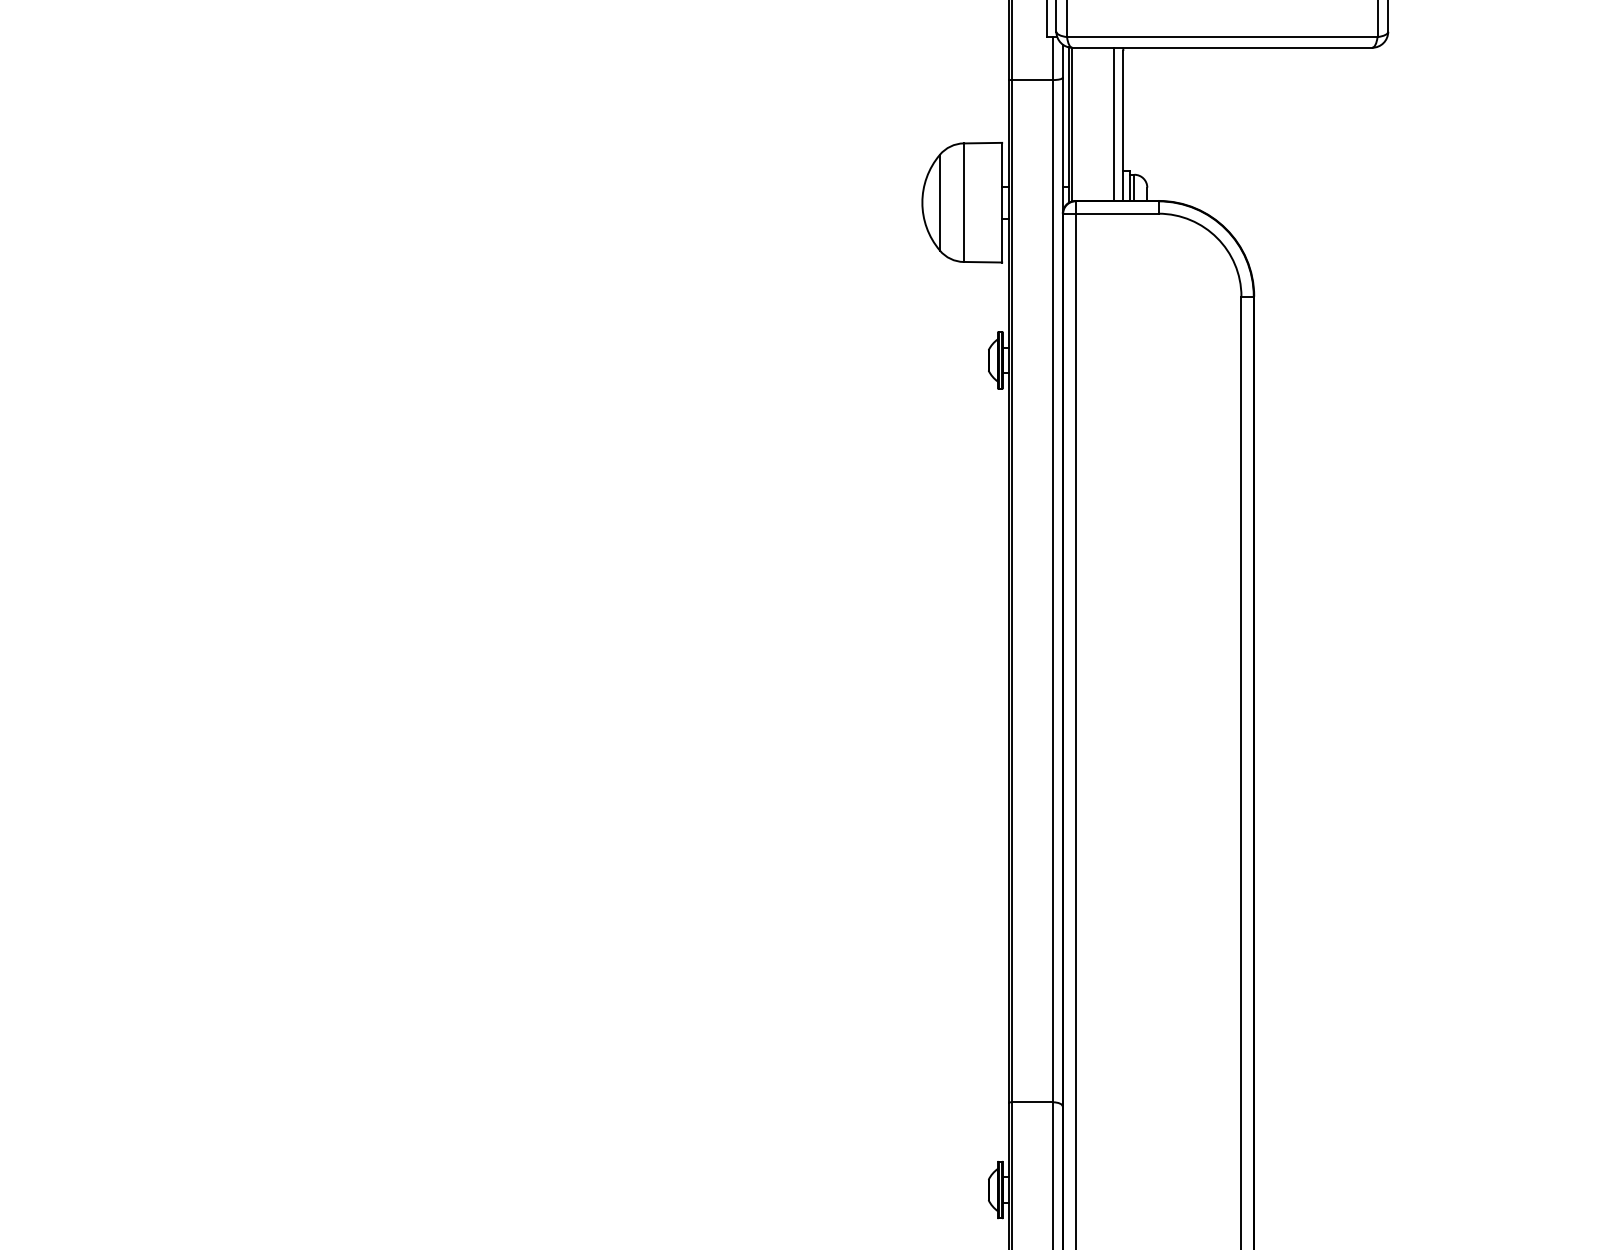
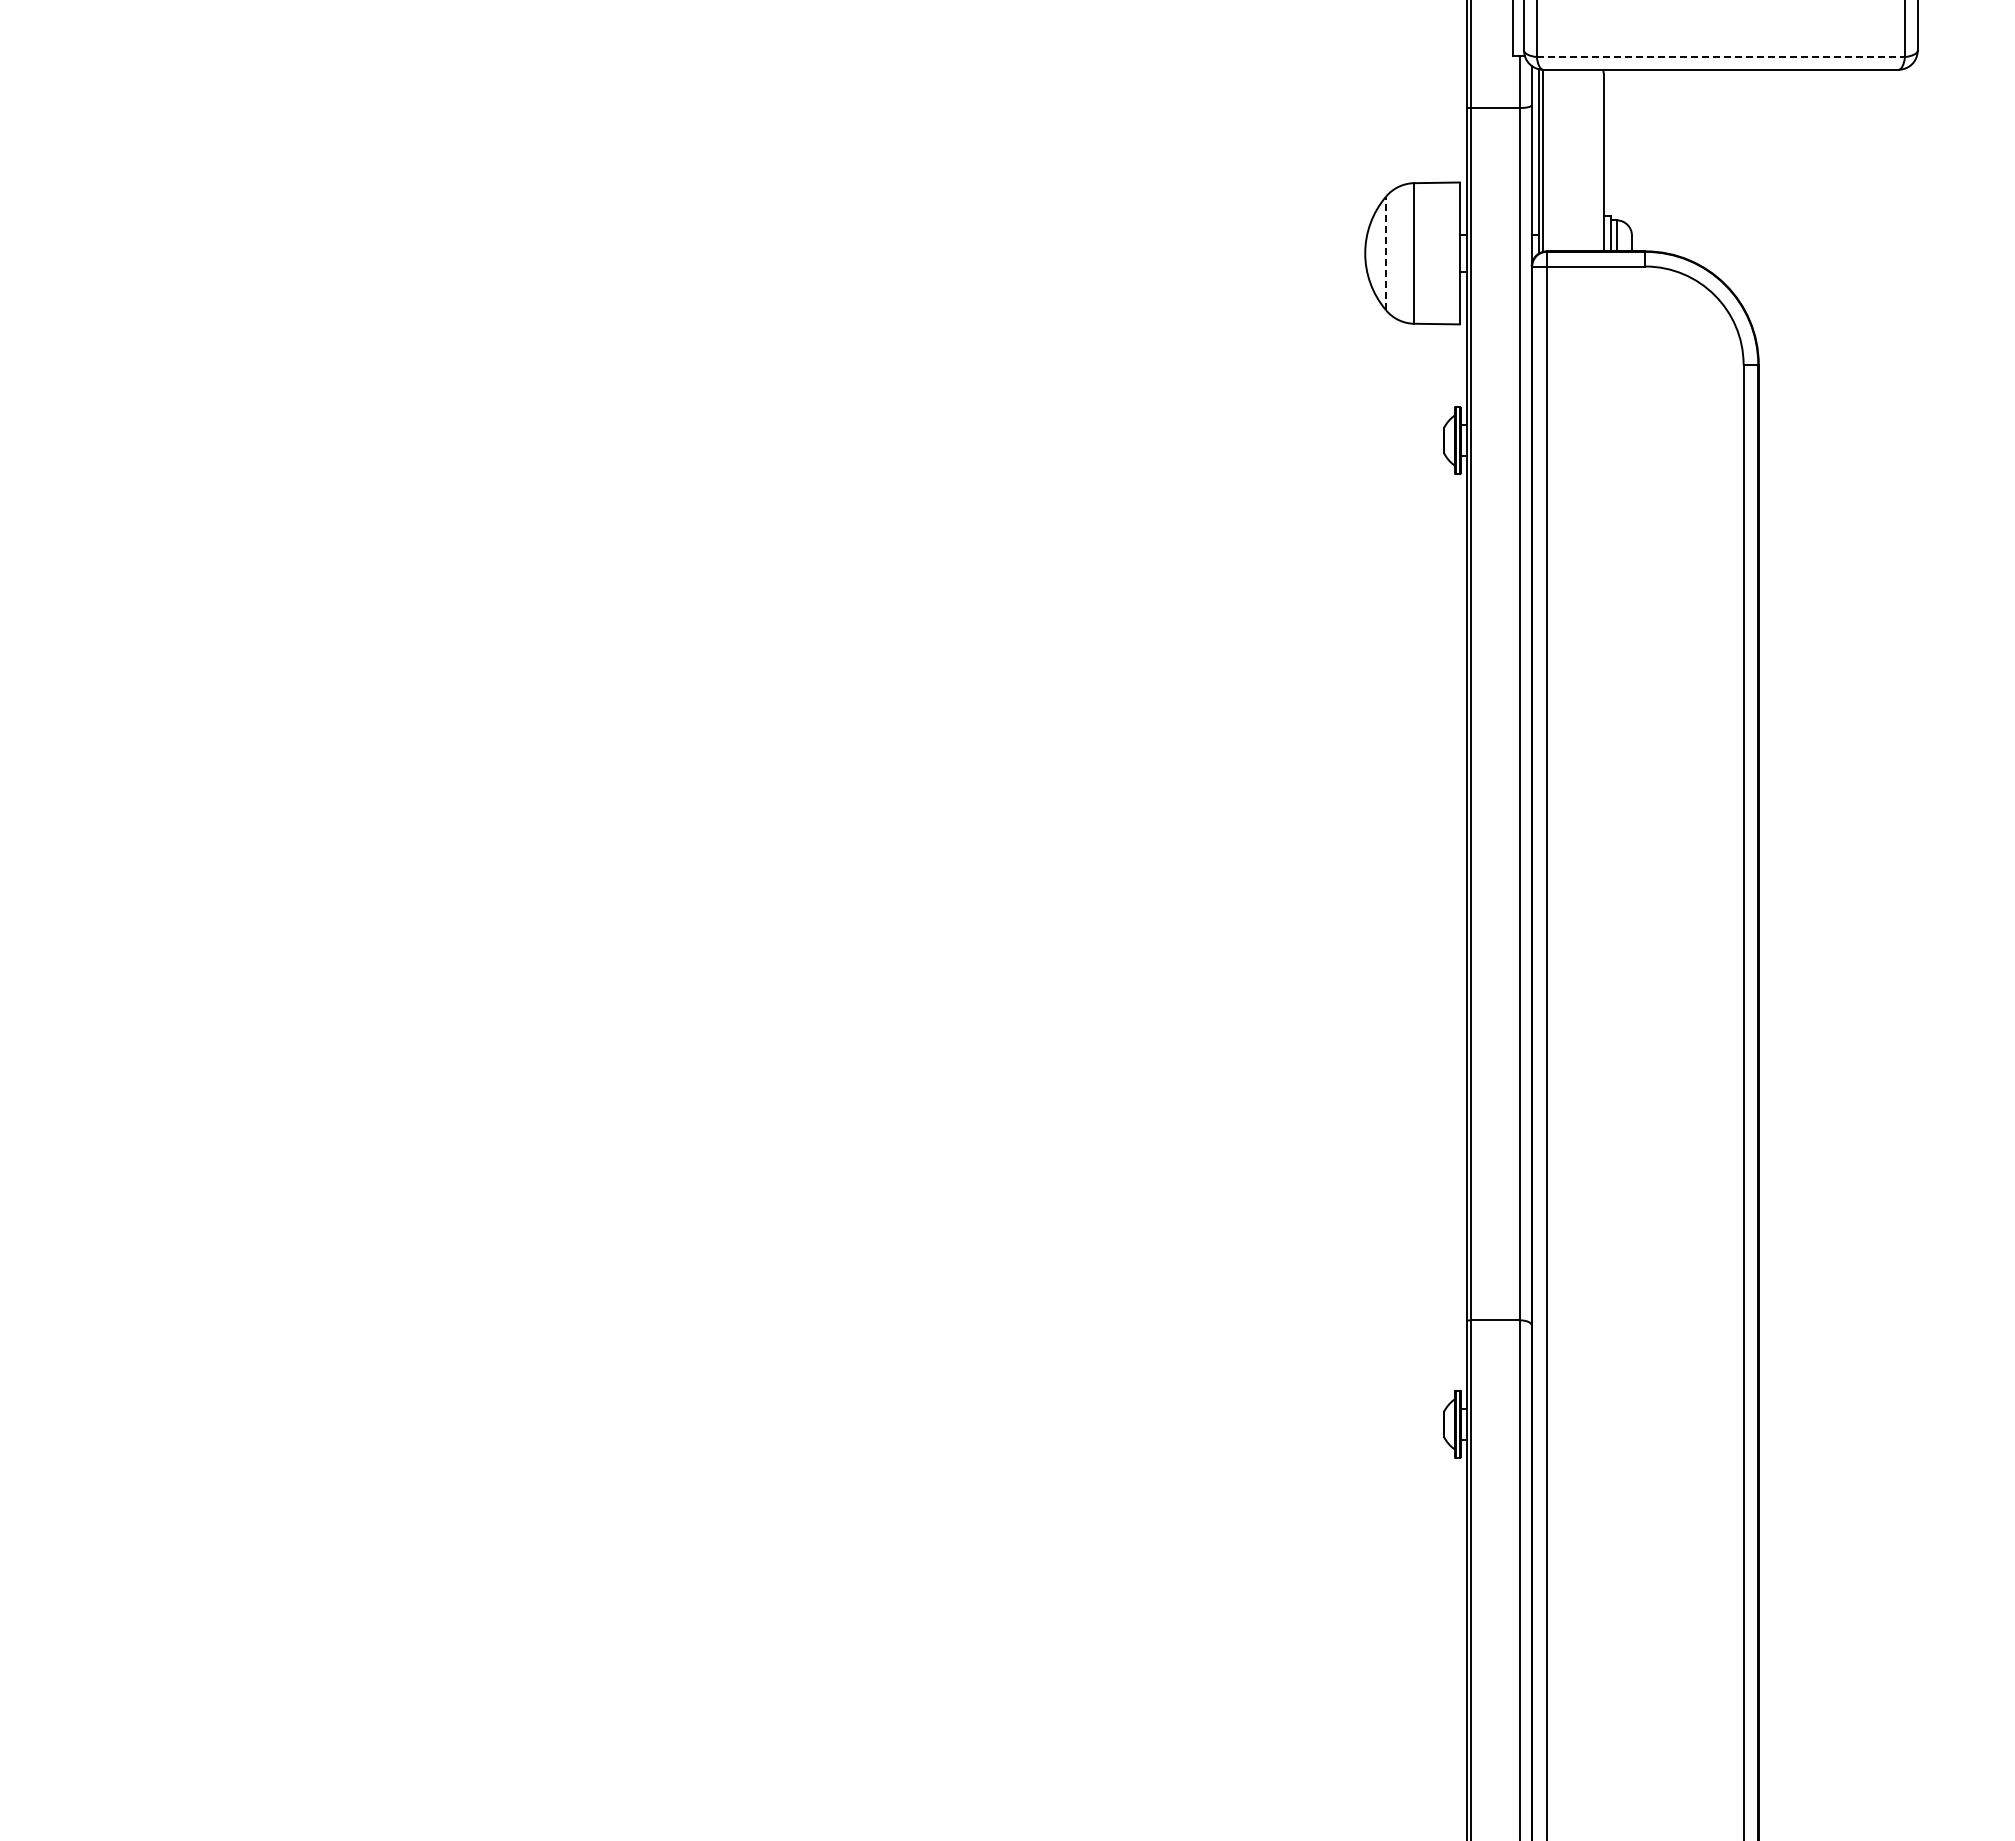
line: (1222, 37) -> (1721, 57), solid -> dashed
line: (1114, 124) -> (1592, 160), removed
line: (940, 202) -> (1386, 253), solid -> dashed

